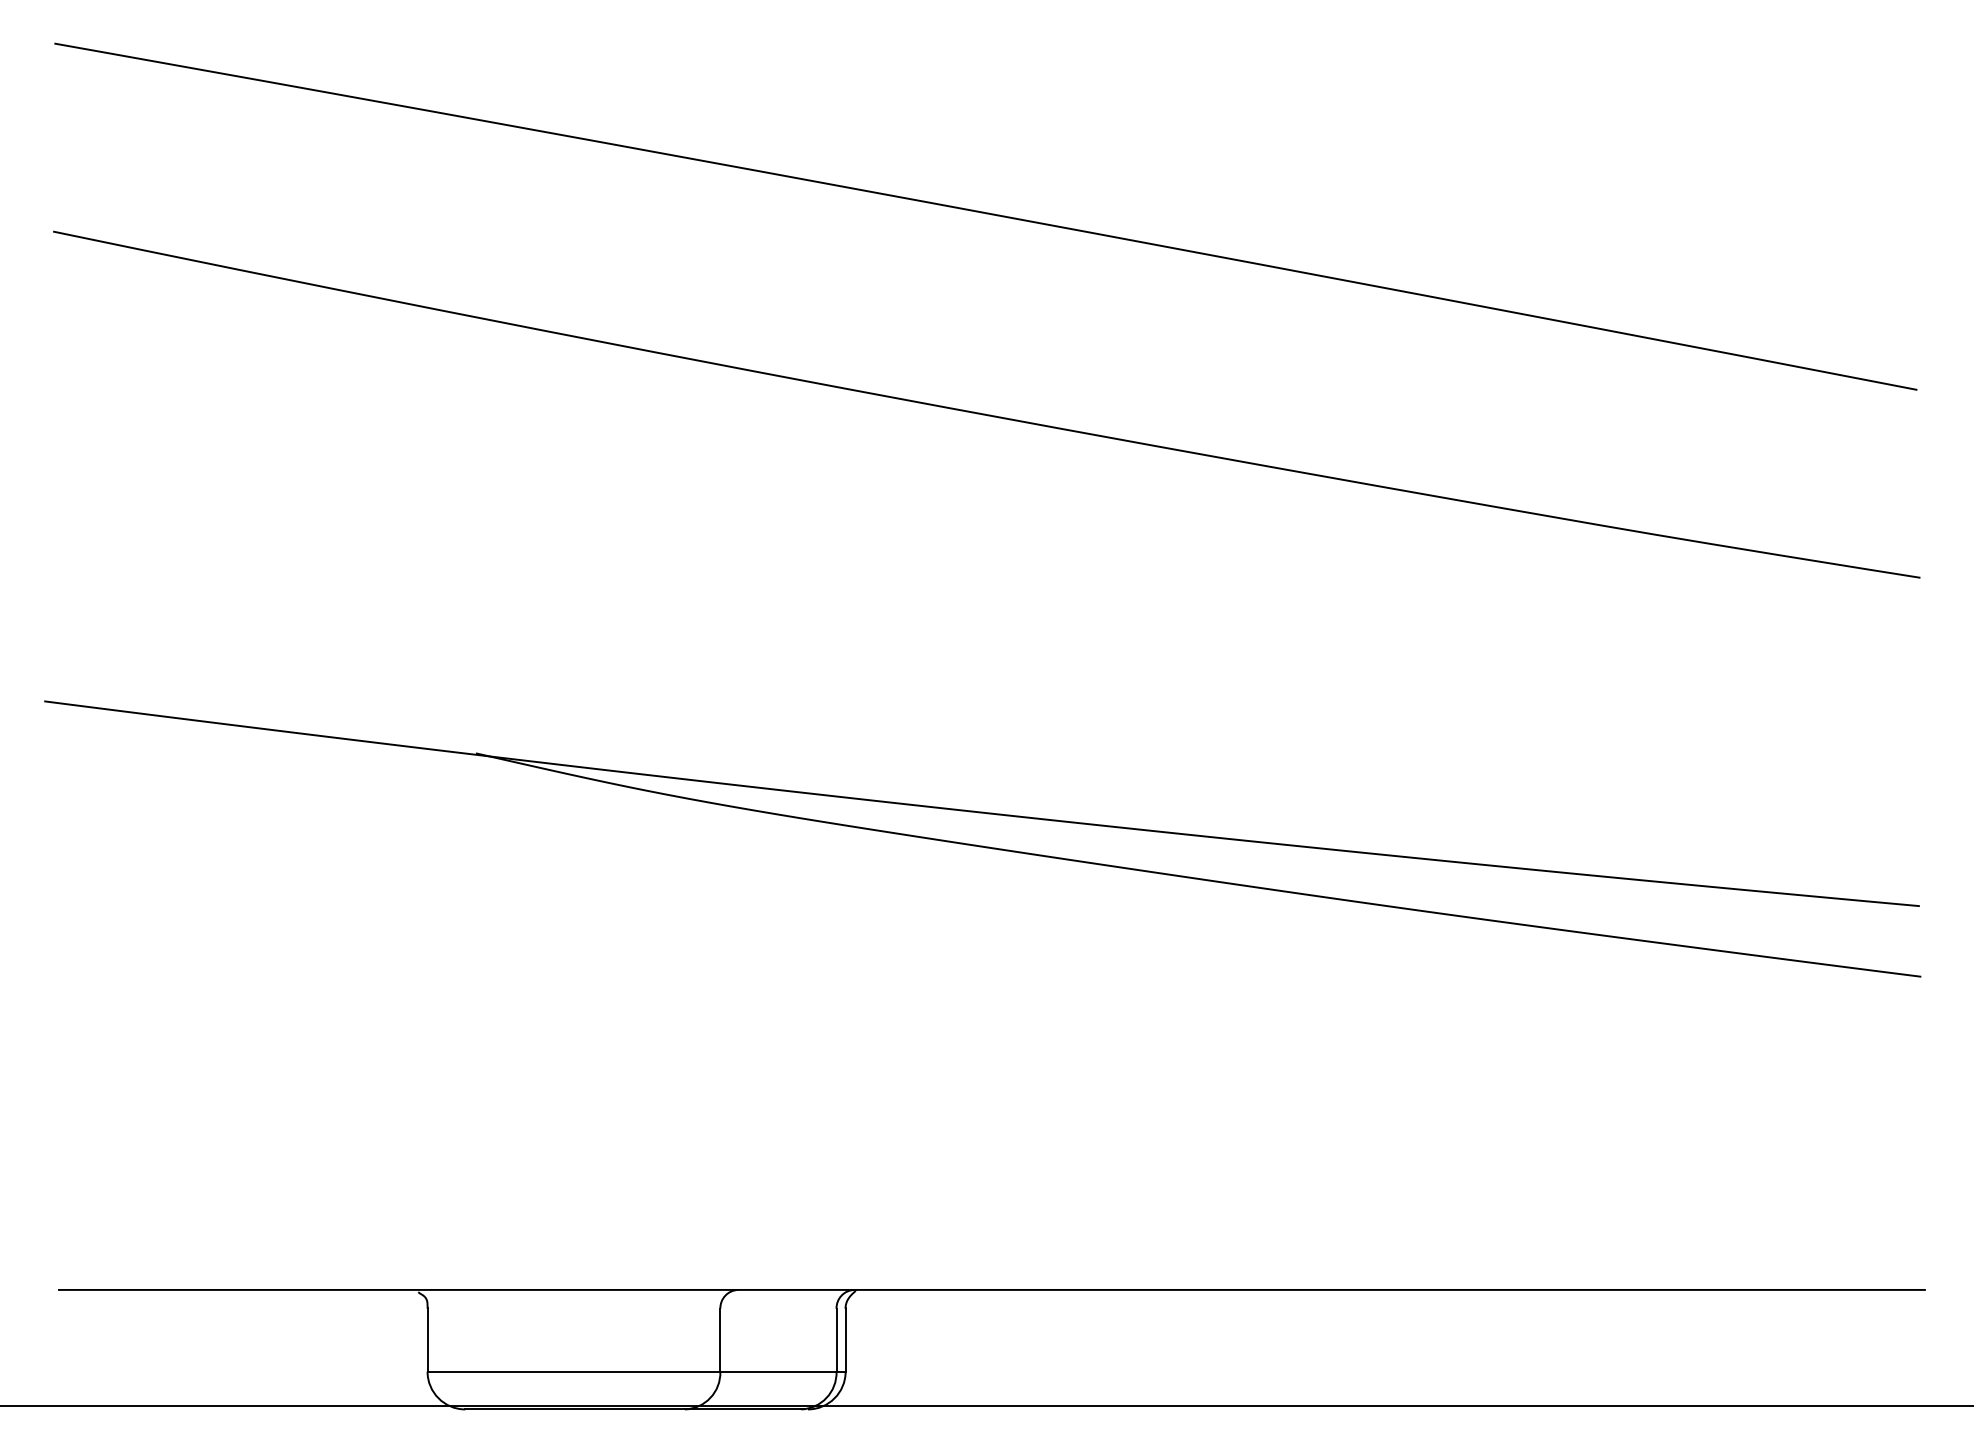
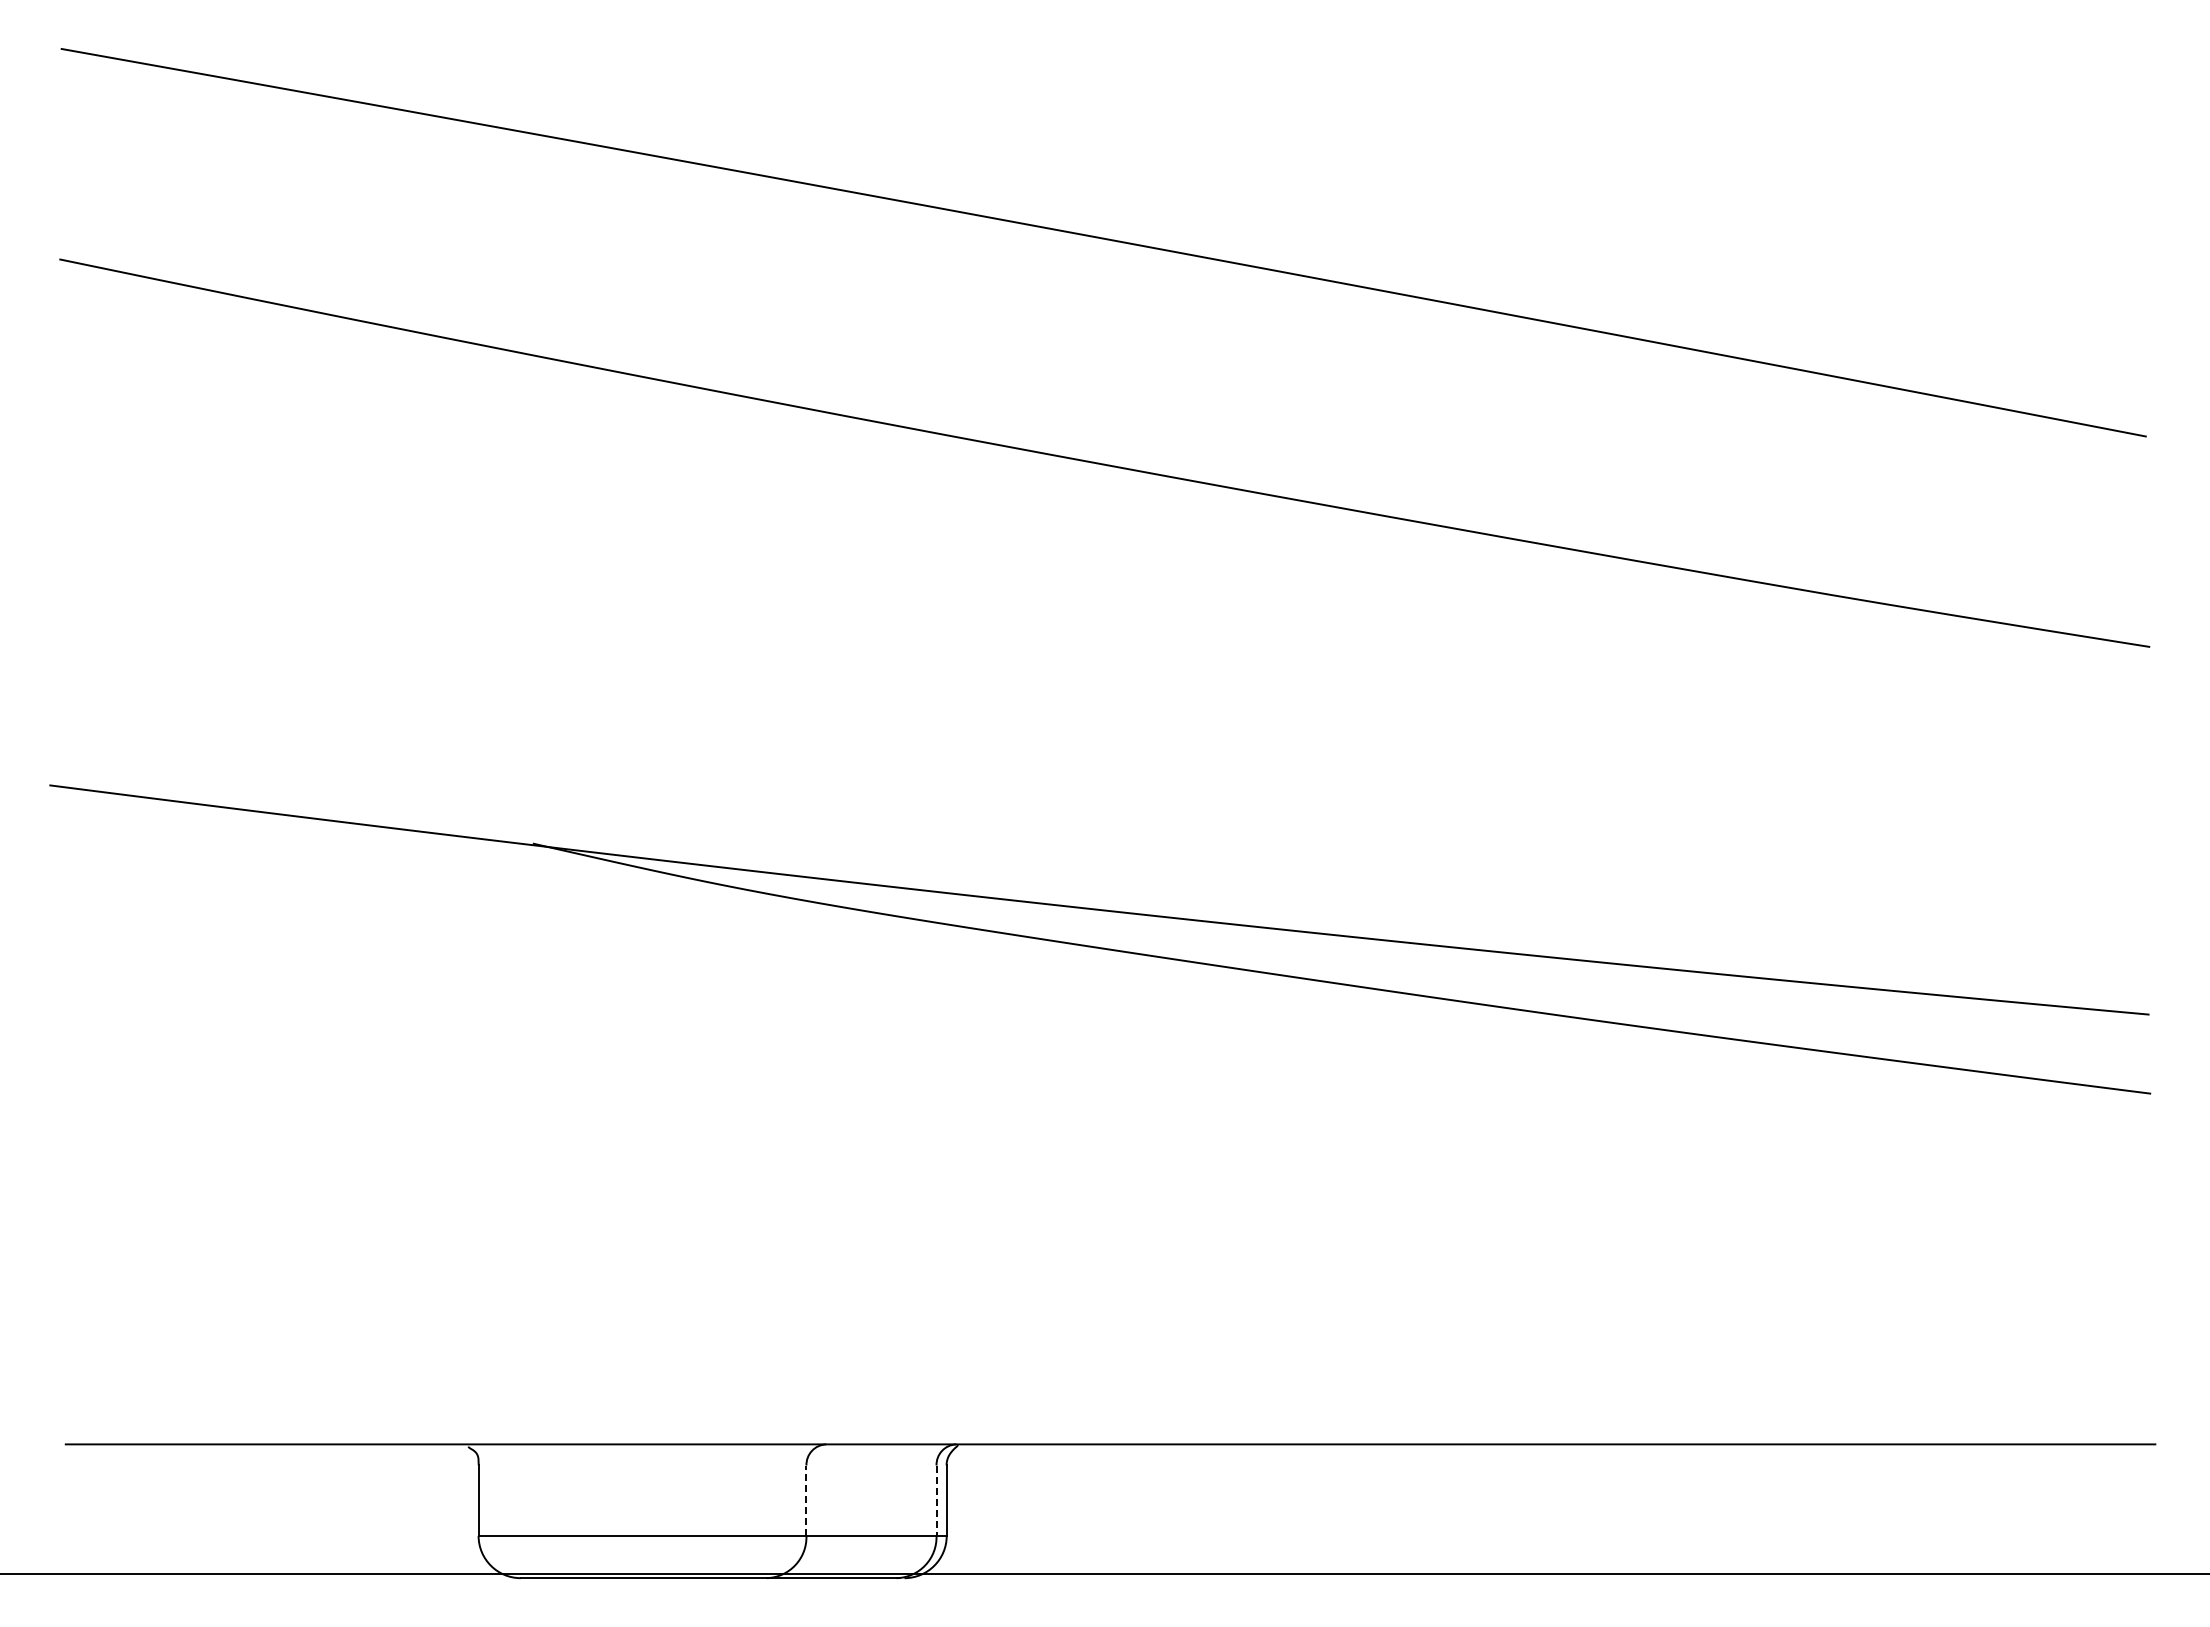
line: (720, 1340) -> (806, 1500), solid -> dashed
line: (836, 1340) -> (936, 1501), solid -> dashed

